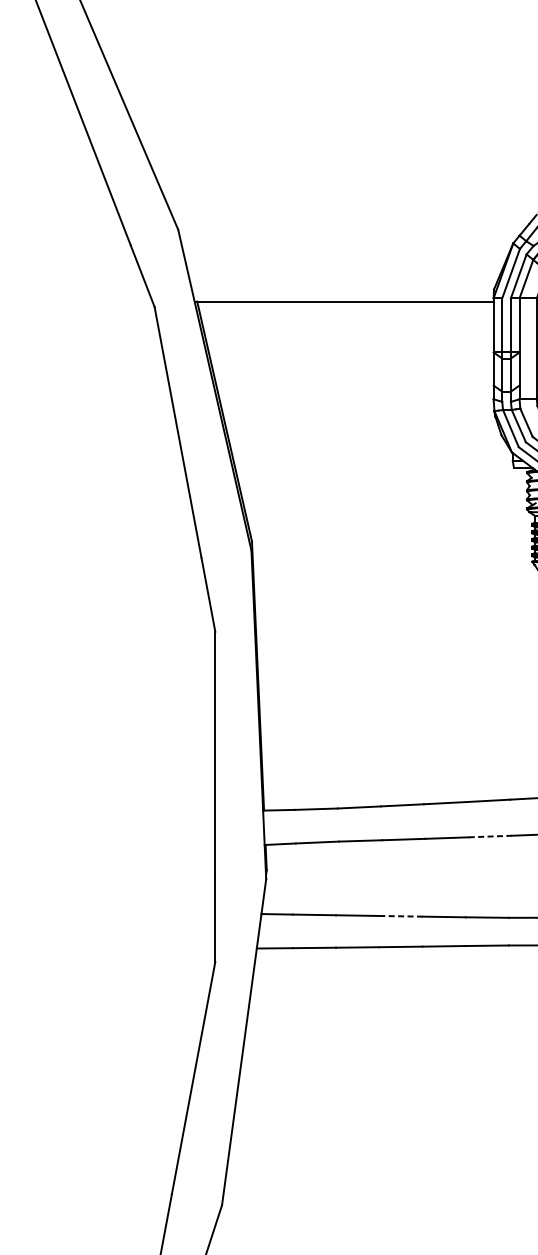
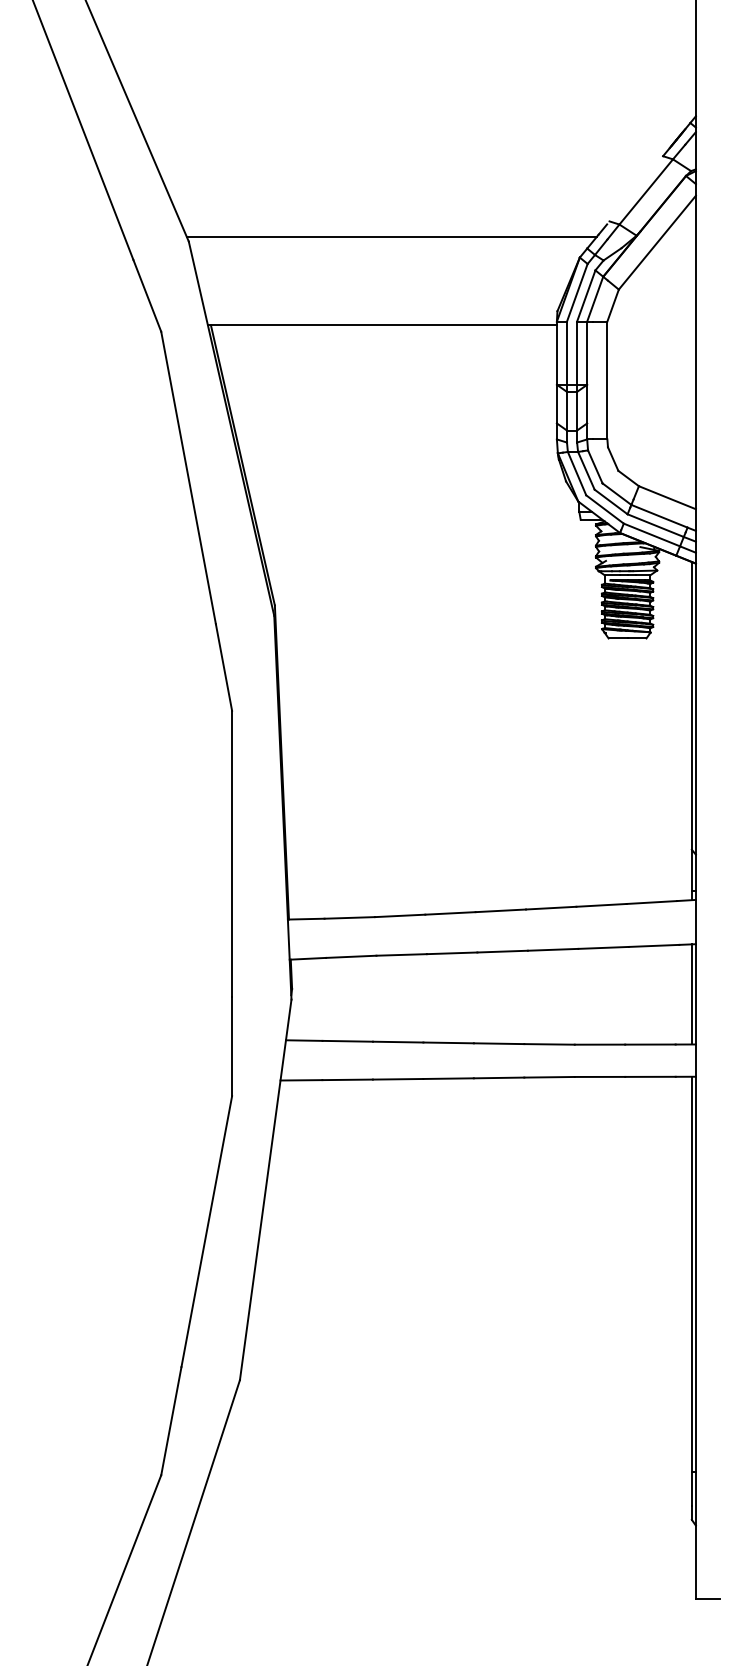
line: (351, 226) -> (391, 237), added
line: (490, 836) -> (553, 949), dashed -> solid
line: (401, 915) -> (449, 1042), dashed -> solid

